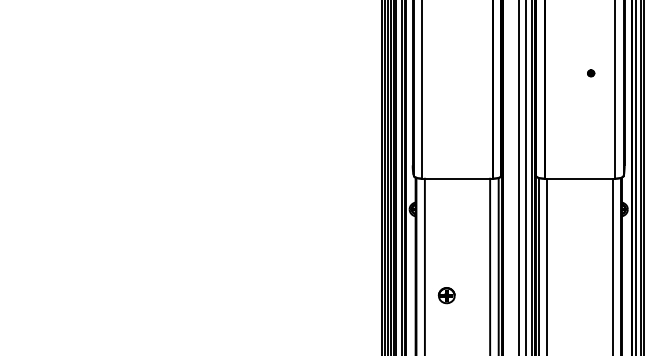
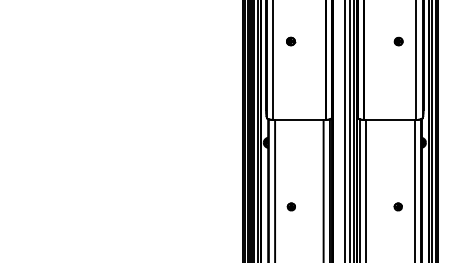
part: (445, 73) -> (290, 41), added
part: (590, 73) -> (398, 41), size x1.67
part: (446, 295) -> (291, 206), size x0.62
part: (590, 295) -> (398, 206), added

